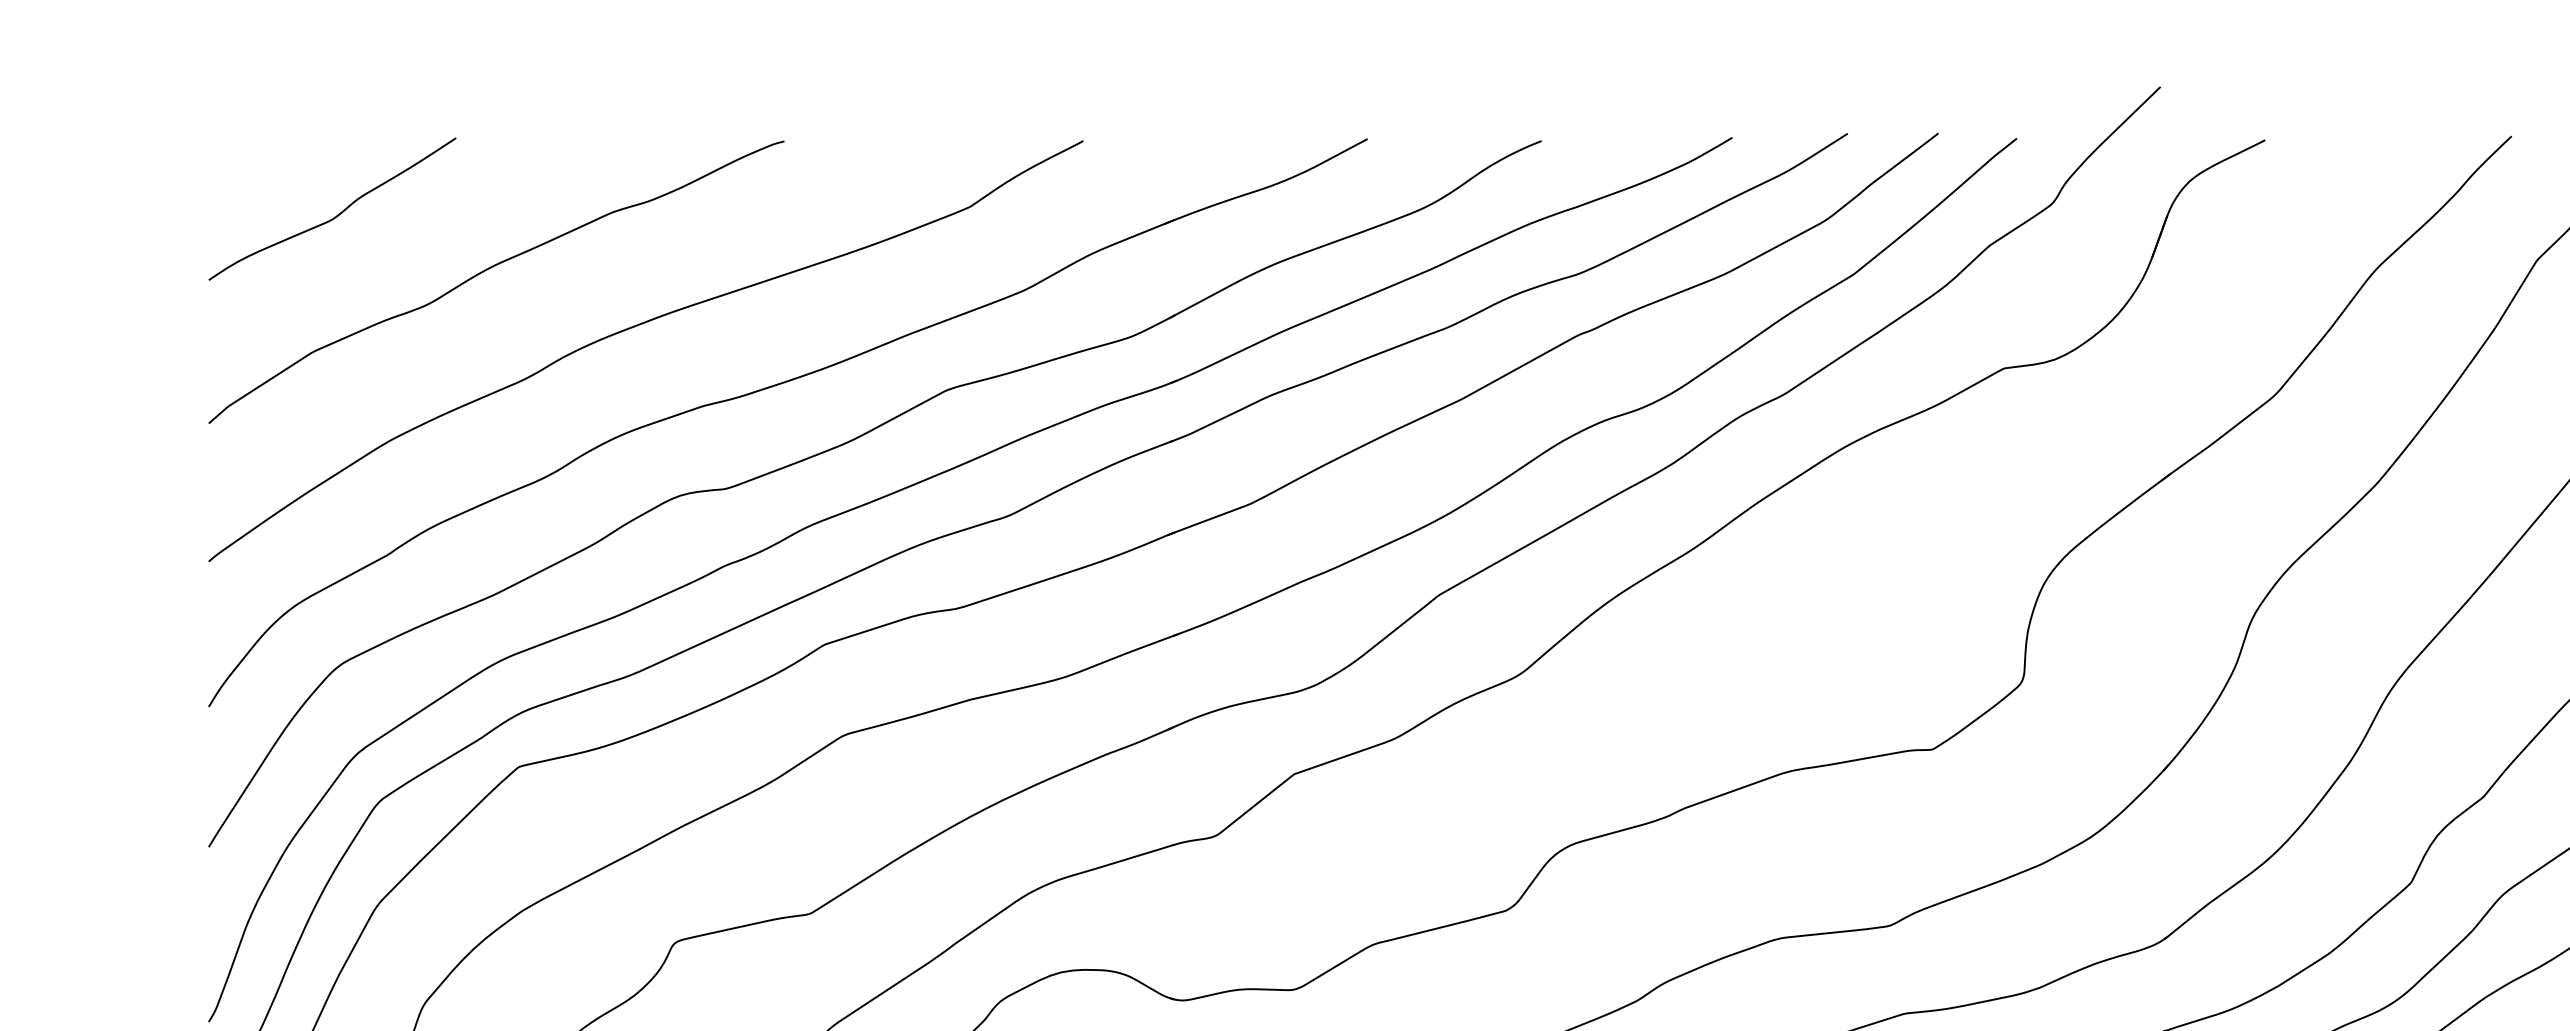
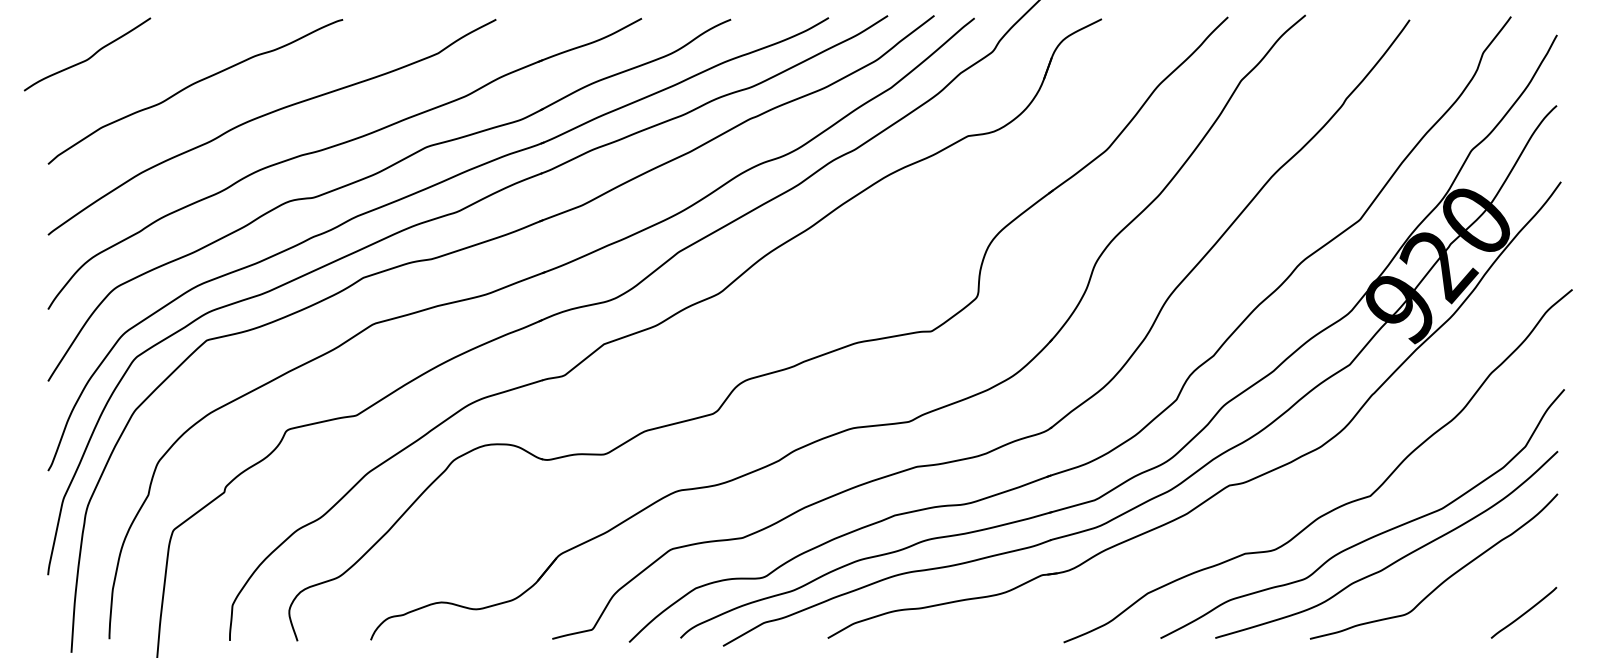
curve: (334, 215) -> (88, 57), moved

